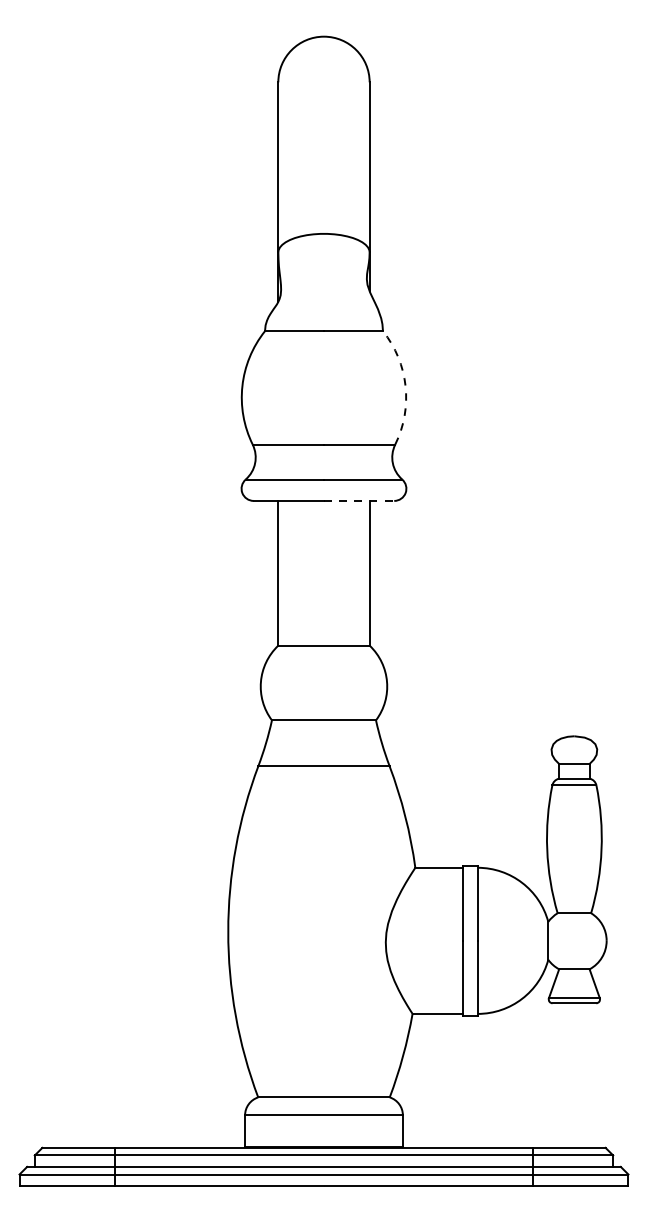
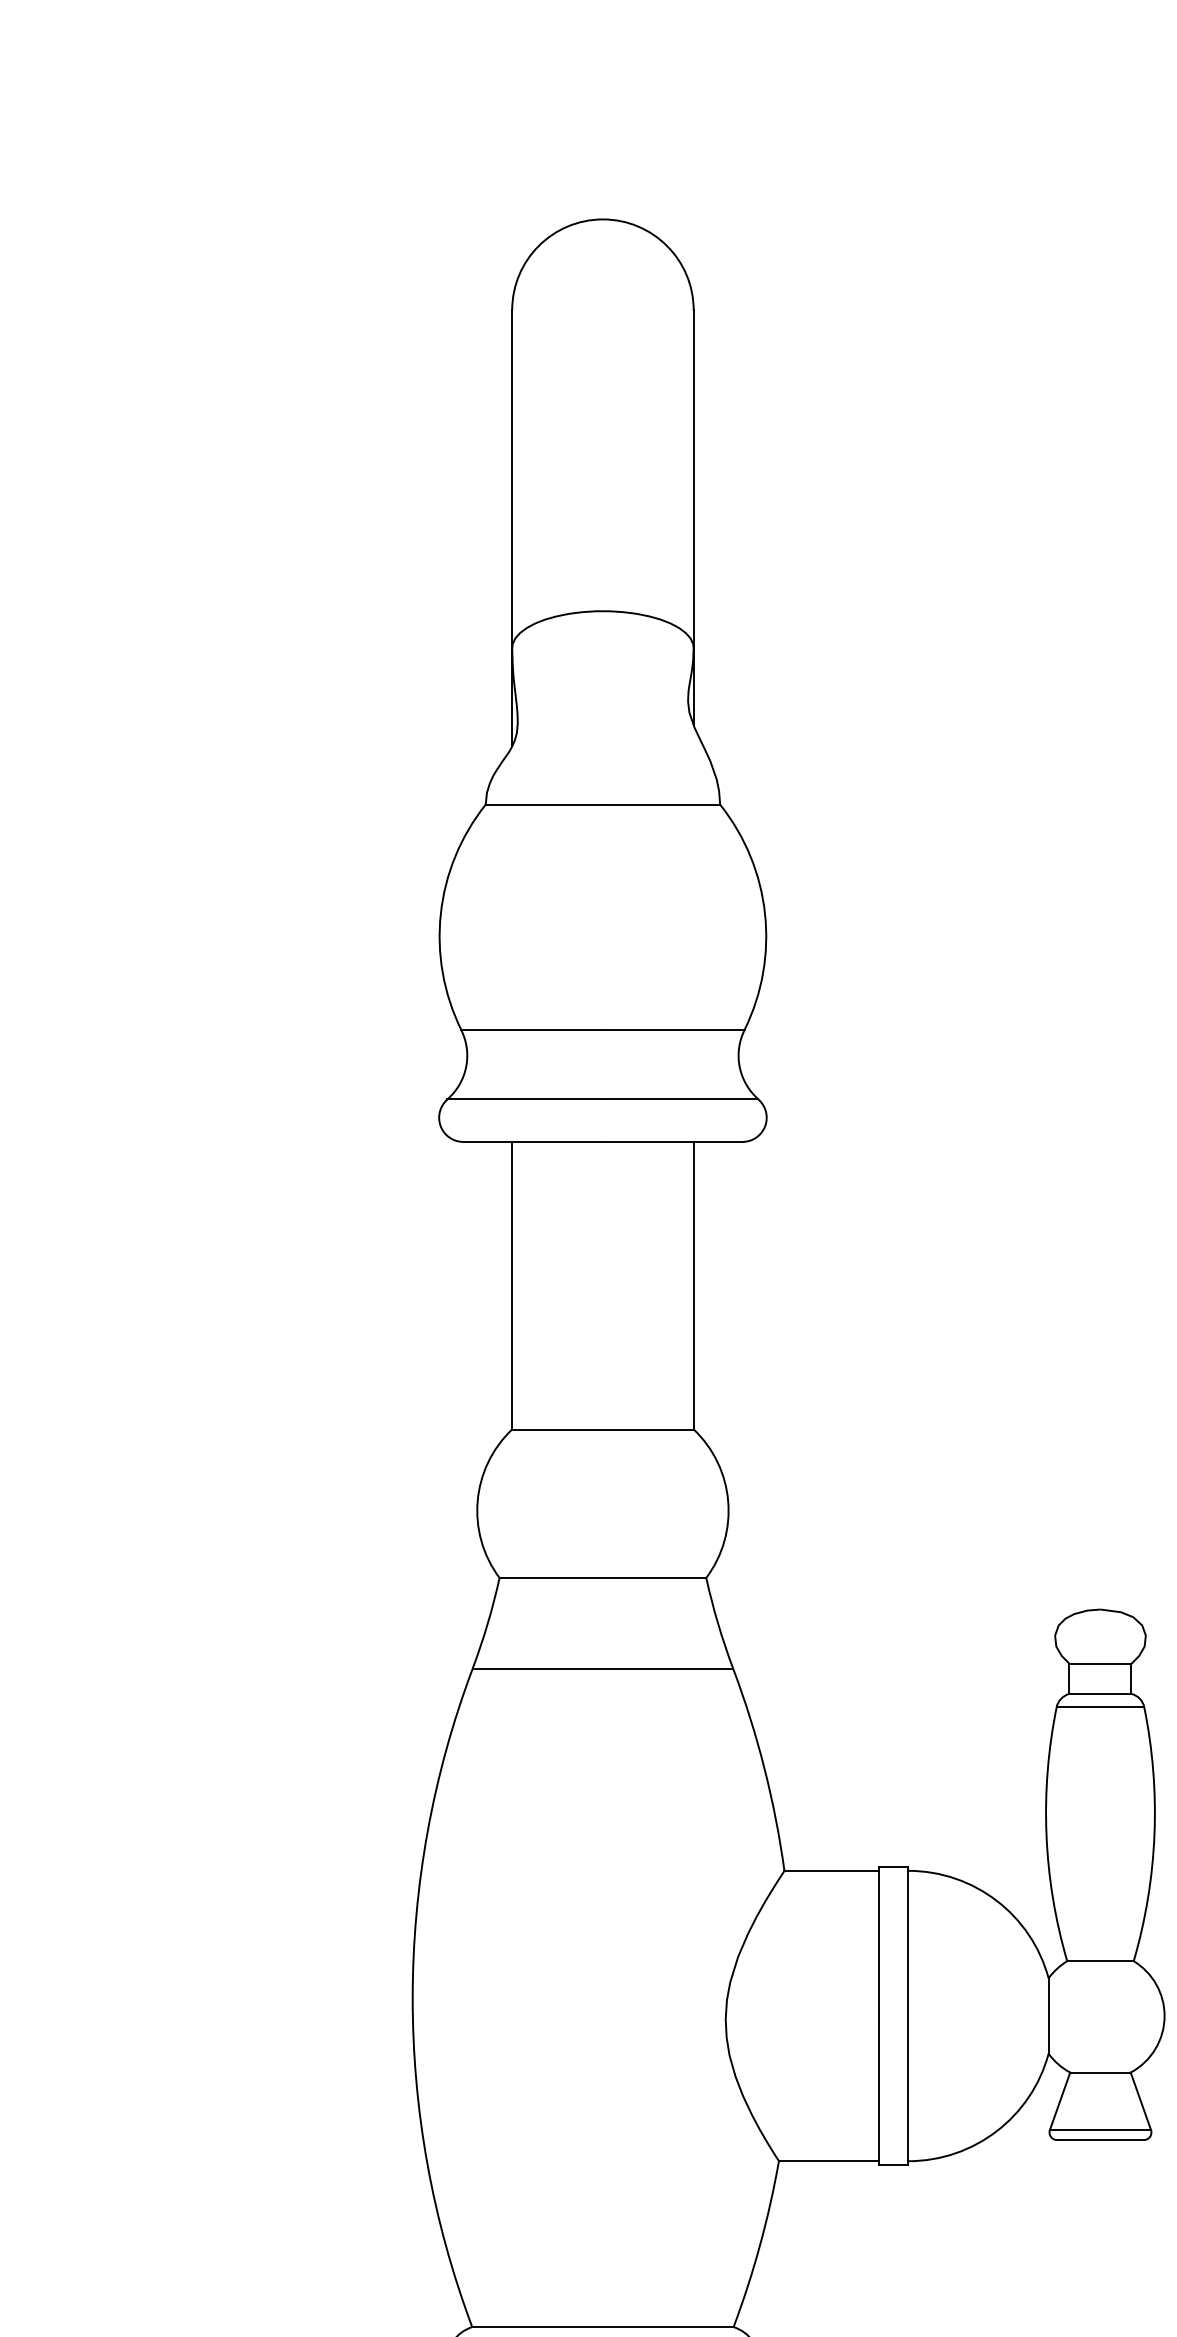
arc: (405, 386) -> (764, 914), dashed -> solid
line: (359, 500) -> (673, 1141), dashed -> solid

